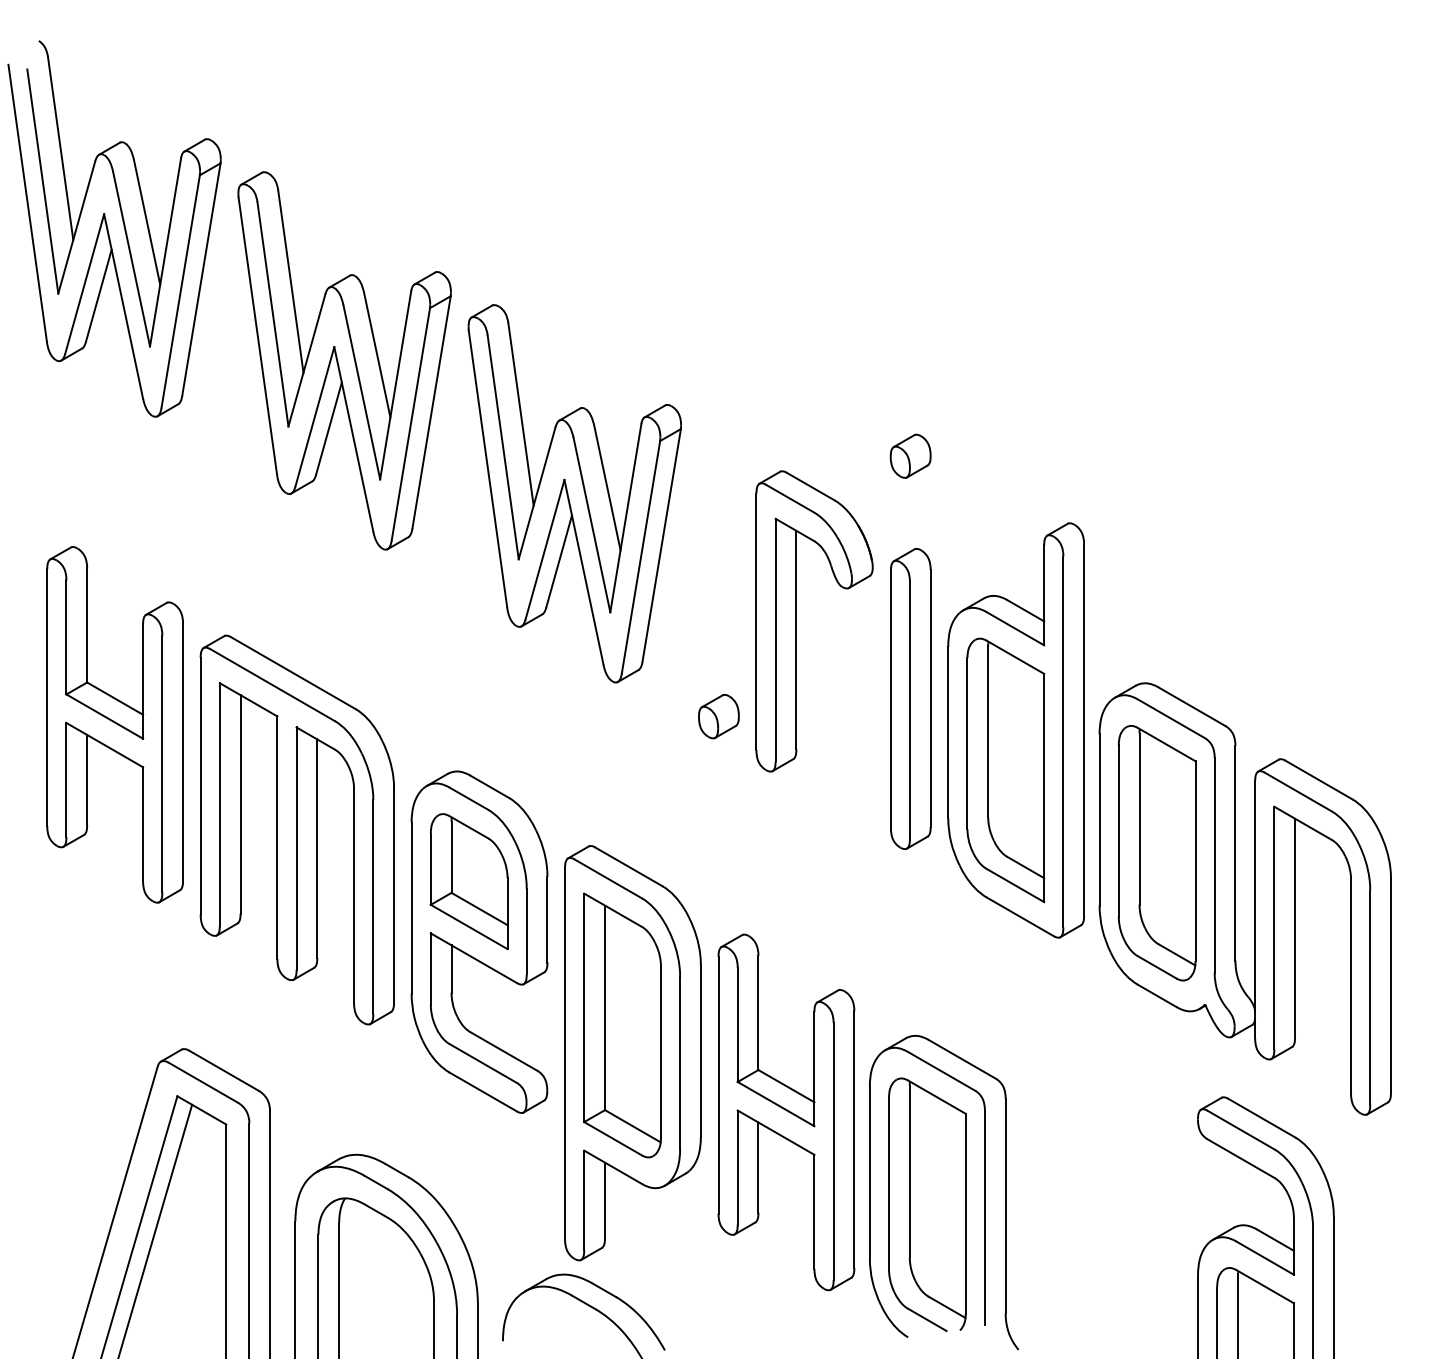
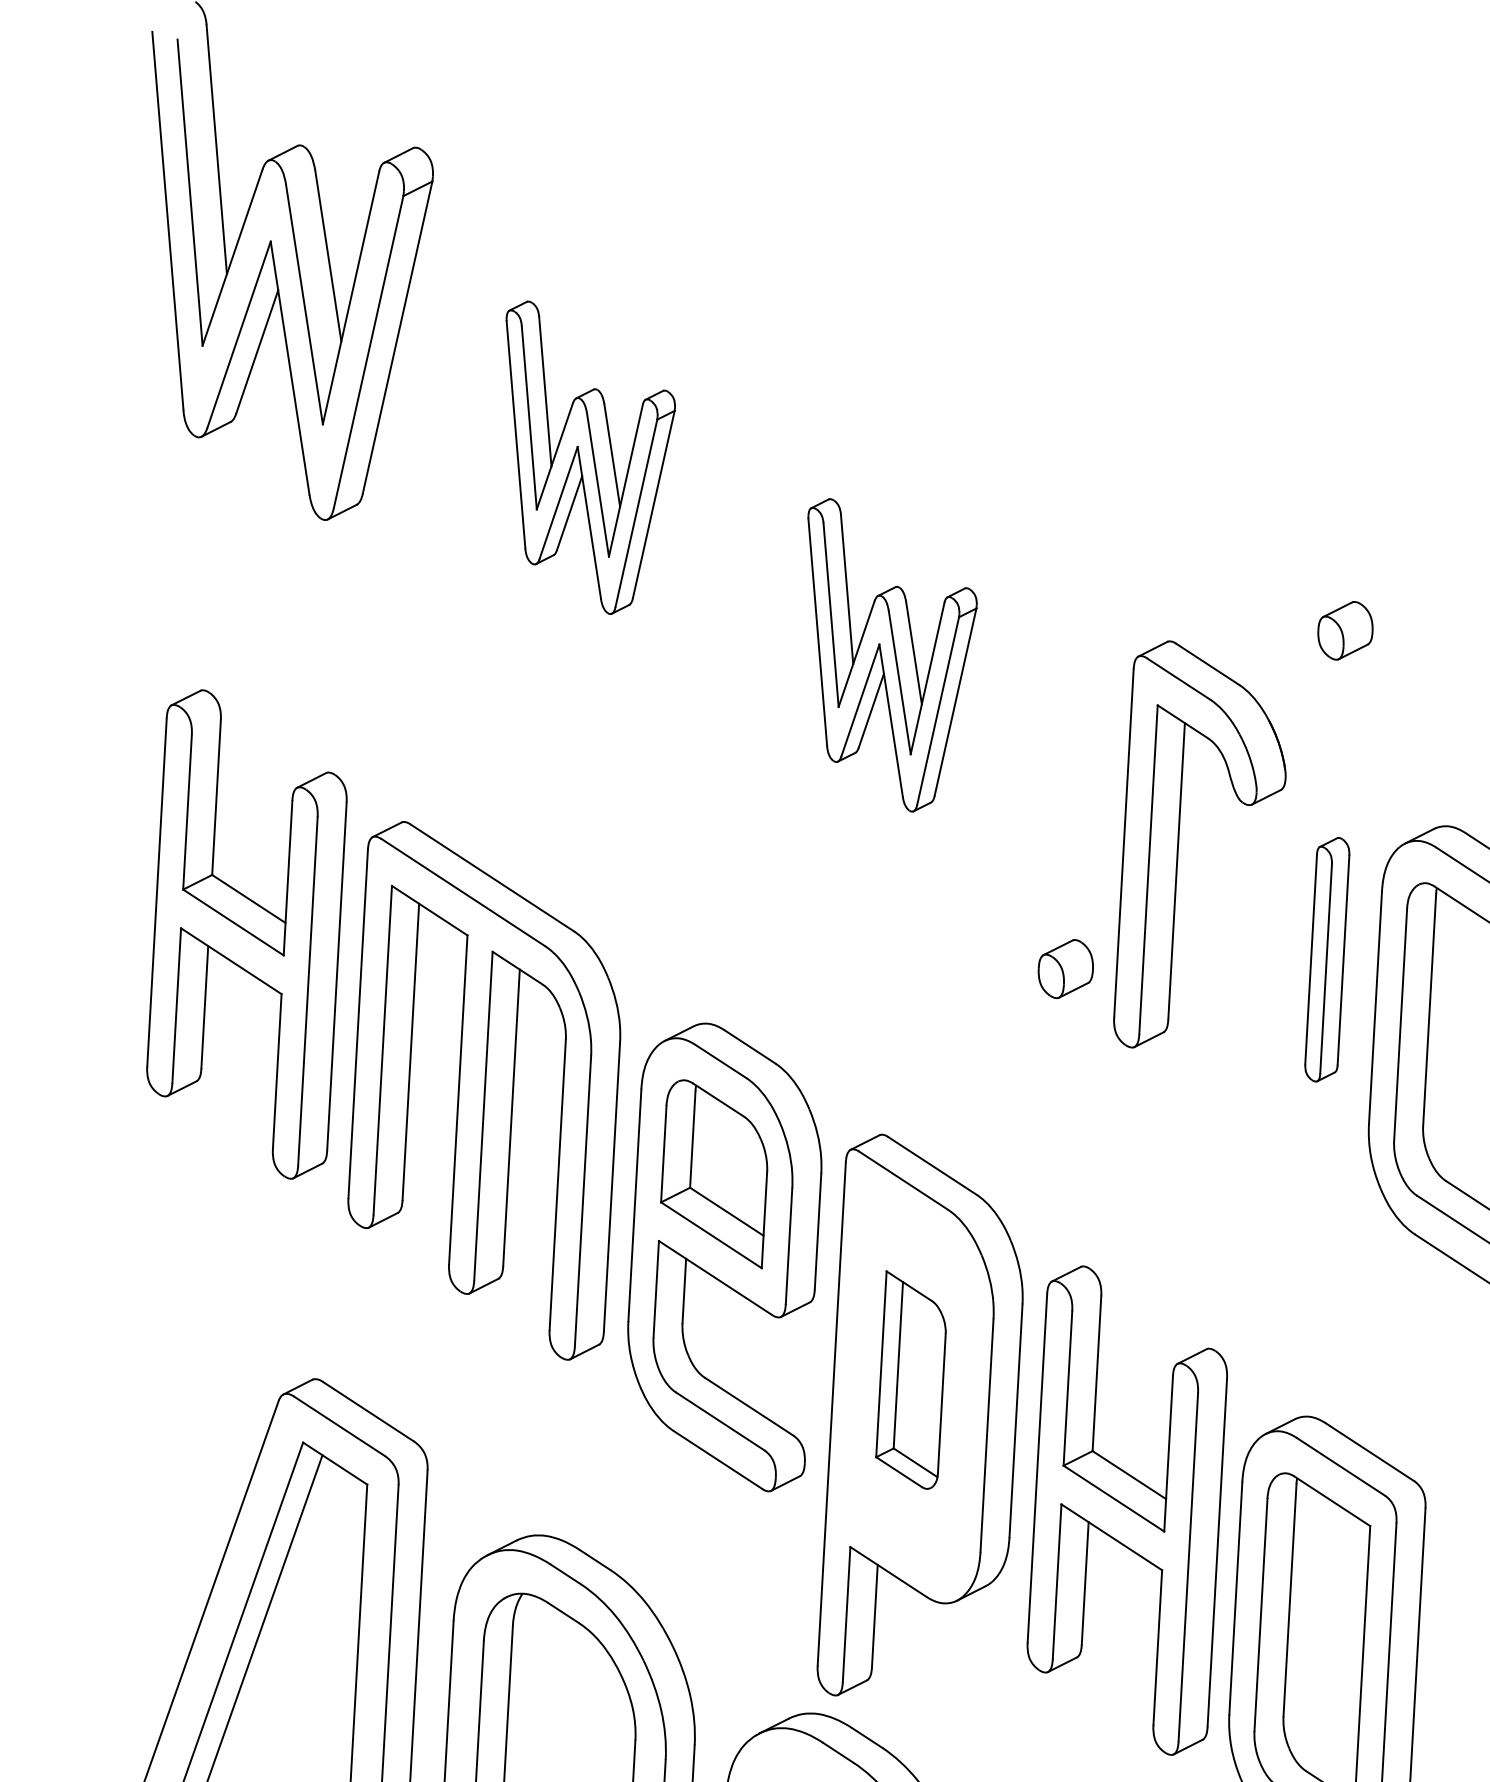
part: (344, 360) -> (585, 458), size x0.6
part: (574, 493) -> (887, 655), size x0.6
part: (910, 698) -> (1326, 959), size x0.6
part: (622, 1025) -> (911, 1380), size x0.6

